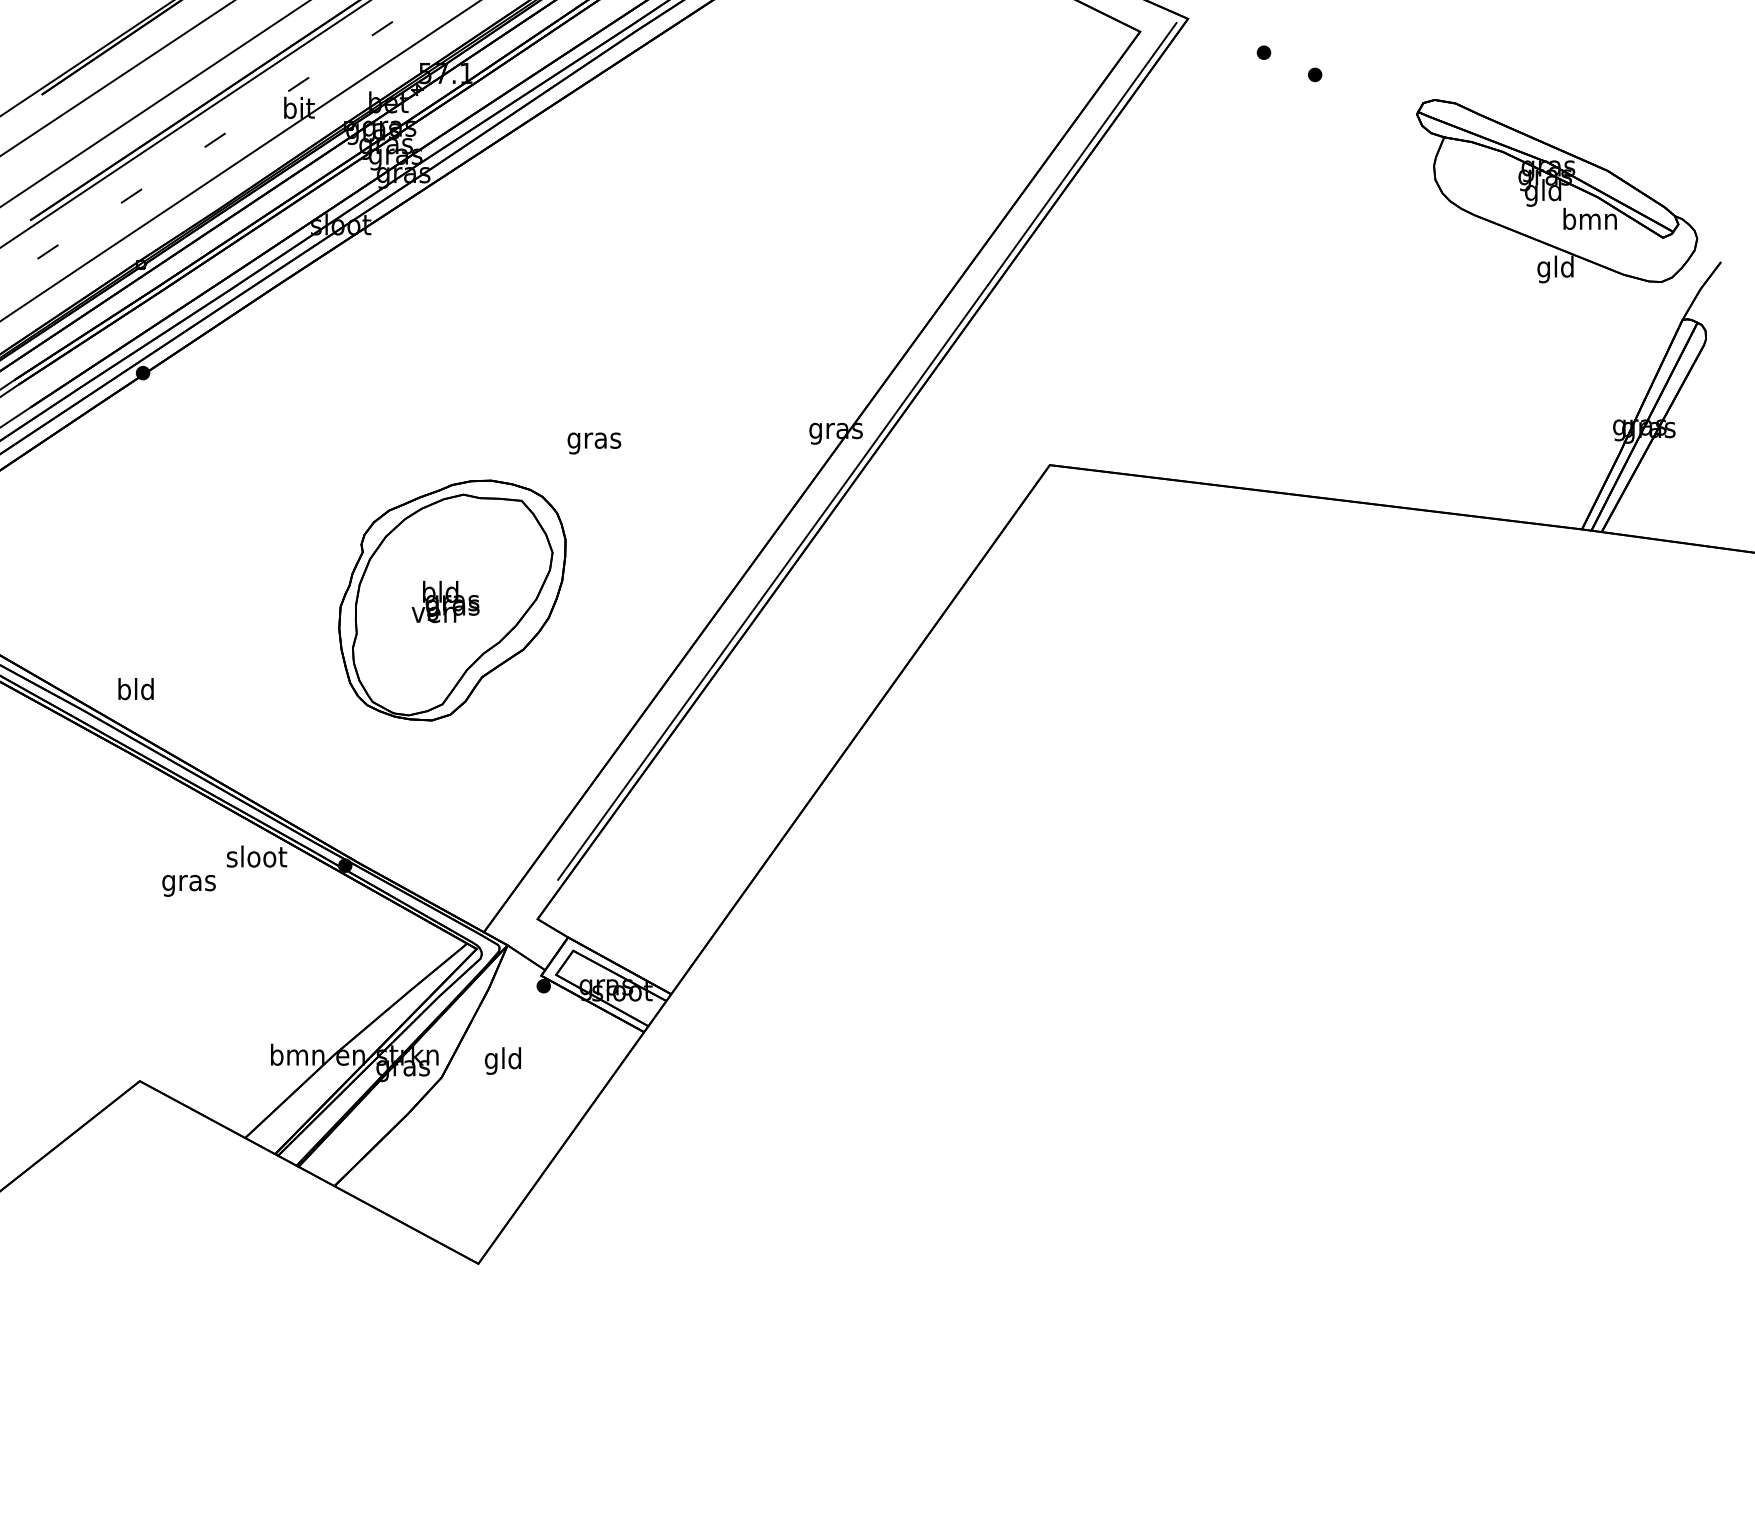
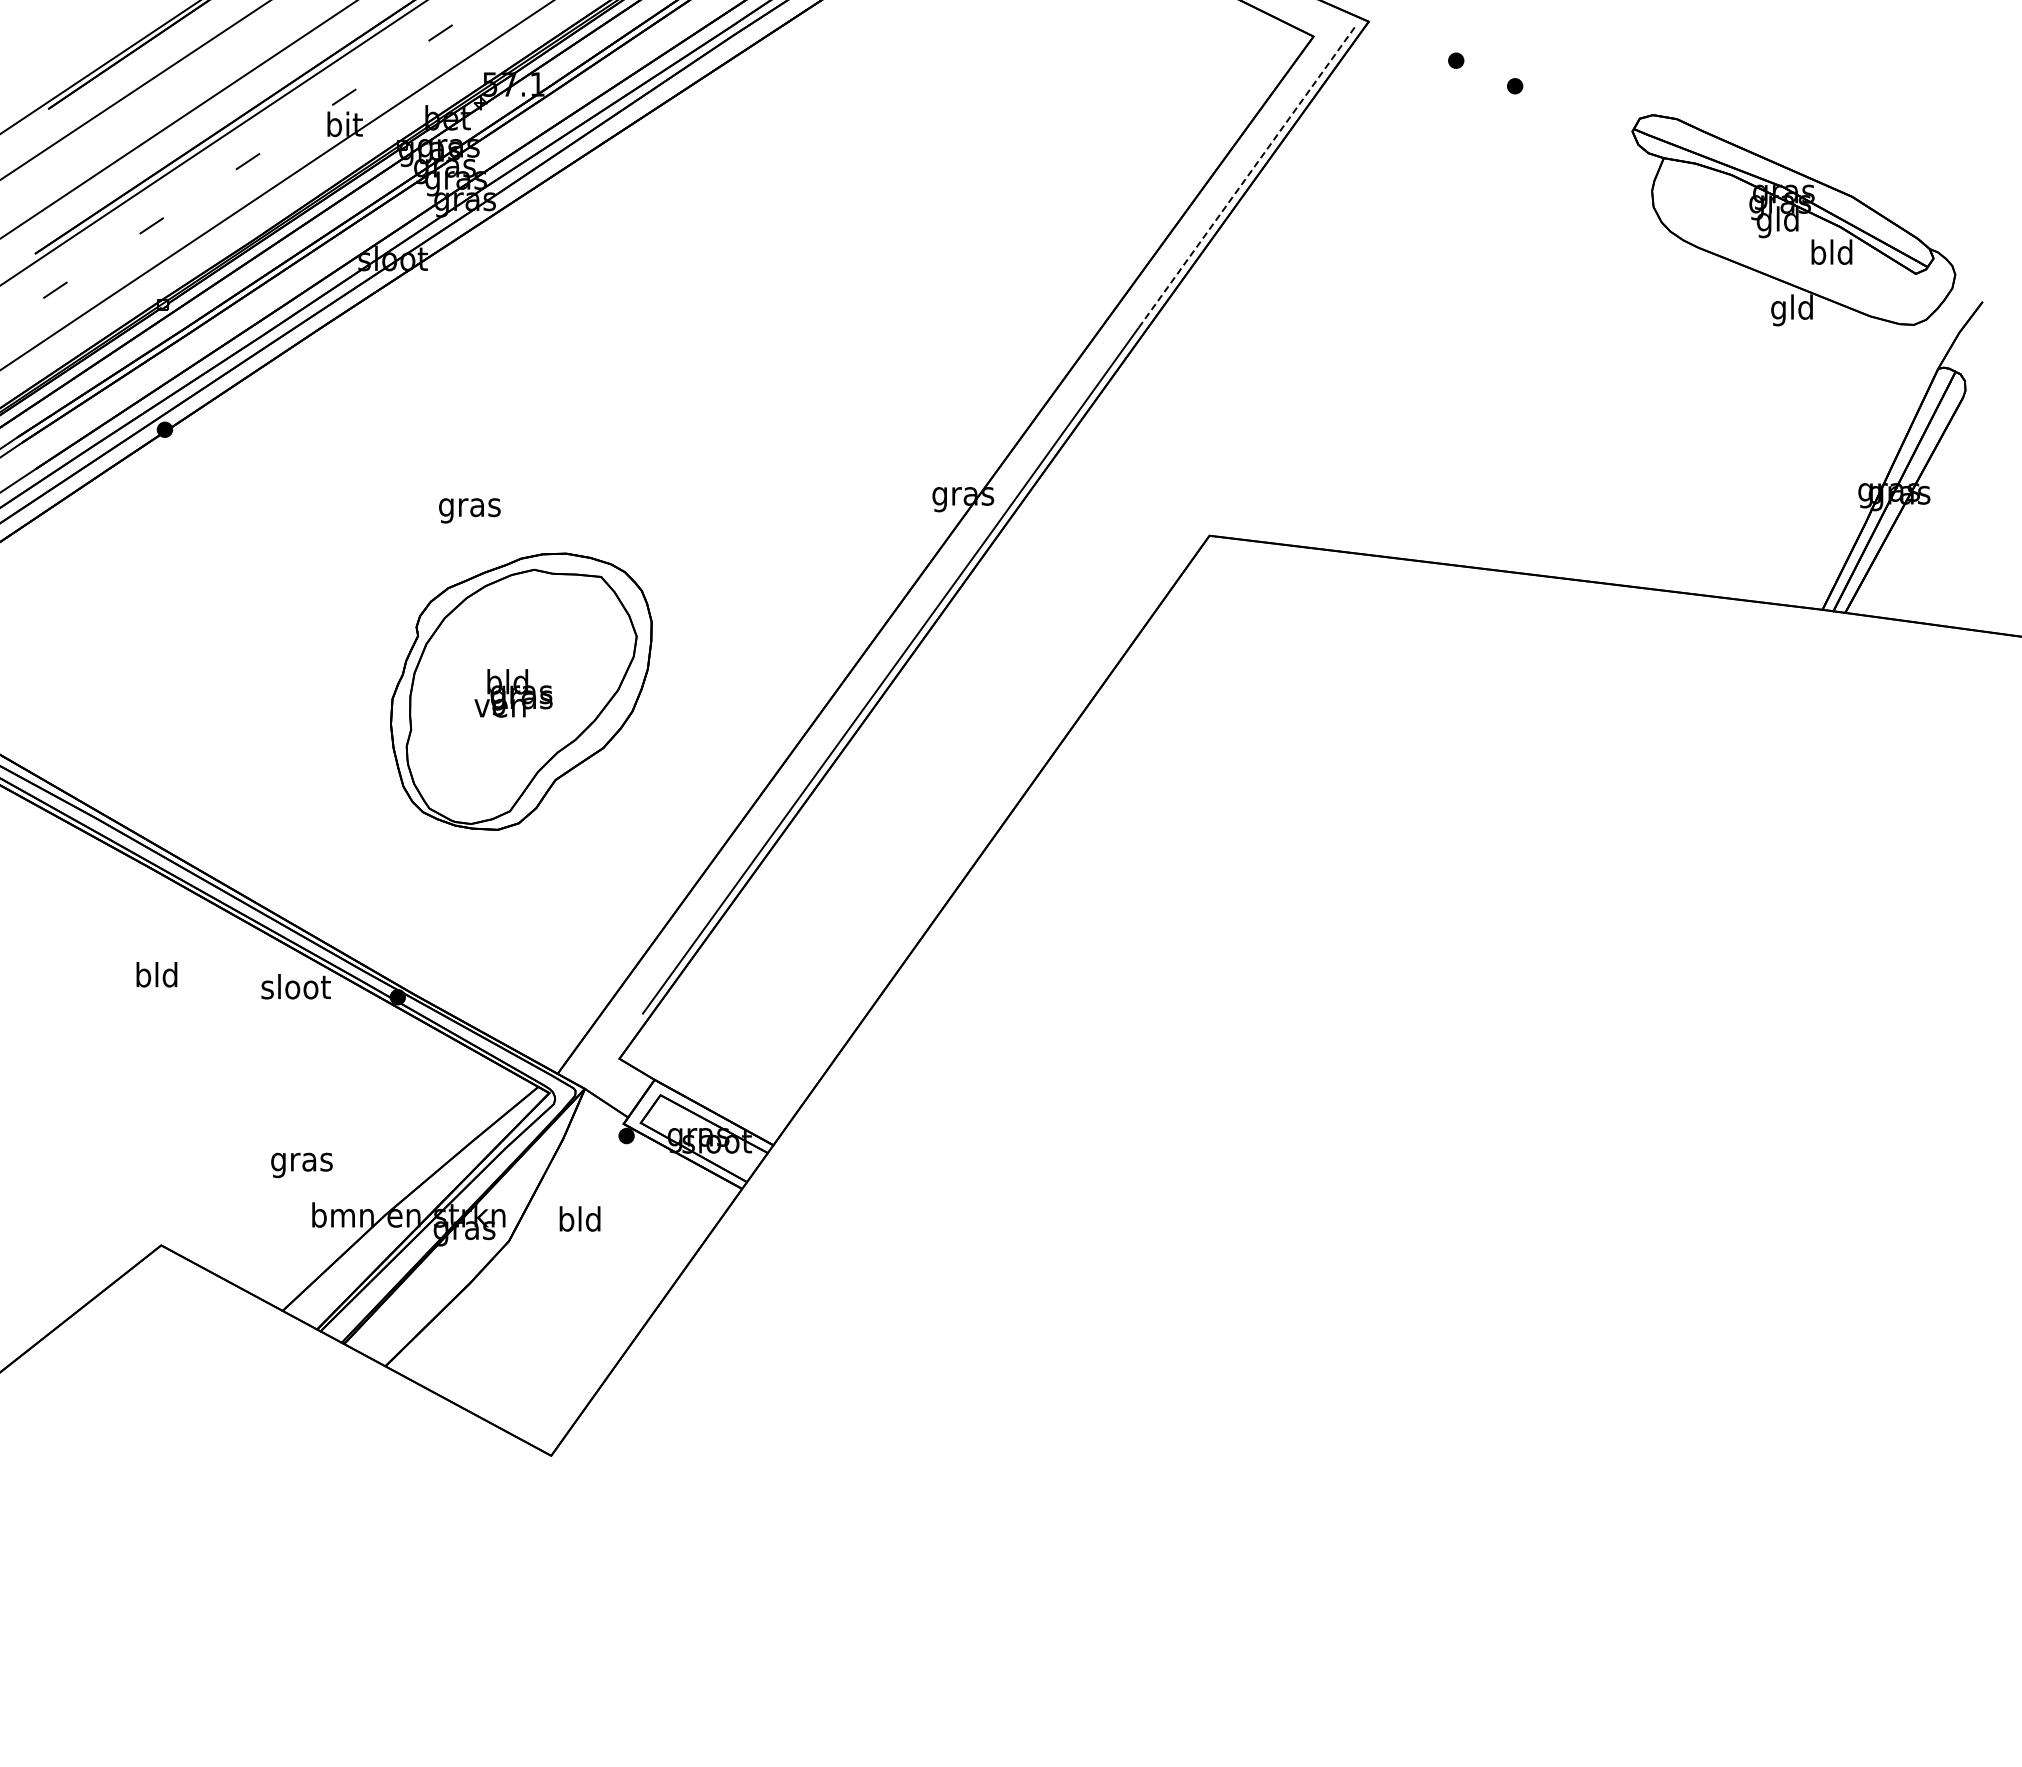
line: (1082, 154) -> (1247, 177), solid -> dashed
text: (1589, 218) -> (1831, 251), bmn -> bld
text: (594, 443) -> (469, 510), moved
text: (135, 688) -> (156, 974), moved
text: (188, 885) -> (301, 1165), moved
text: (491, 1061) -> (566, 1222), gld -> bld

